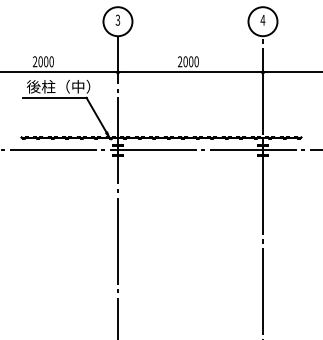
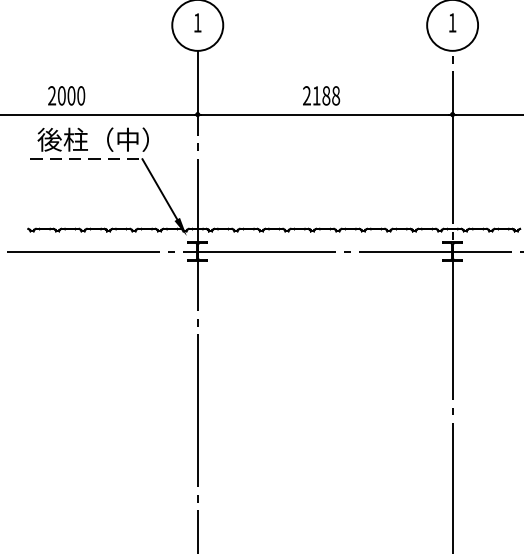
text: (117, 19) -> (196, 21), 3 -> 1
text: (262, 20) -> (451, 23), 4 -> 1
text: (190, 61) -> (325, 95), 2000 -> 2188
line: (54, 97) -> (86, 158), solid -> dashed

